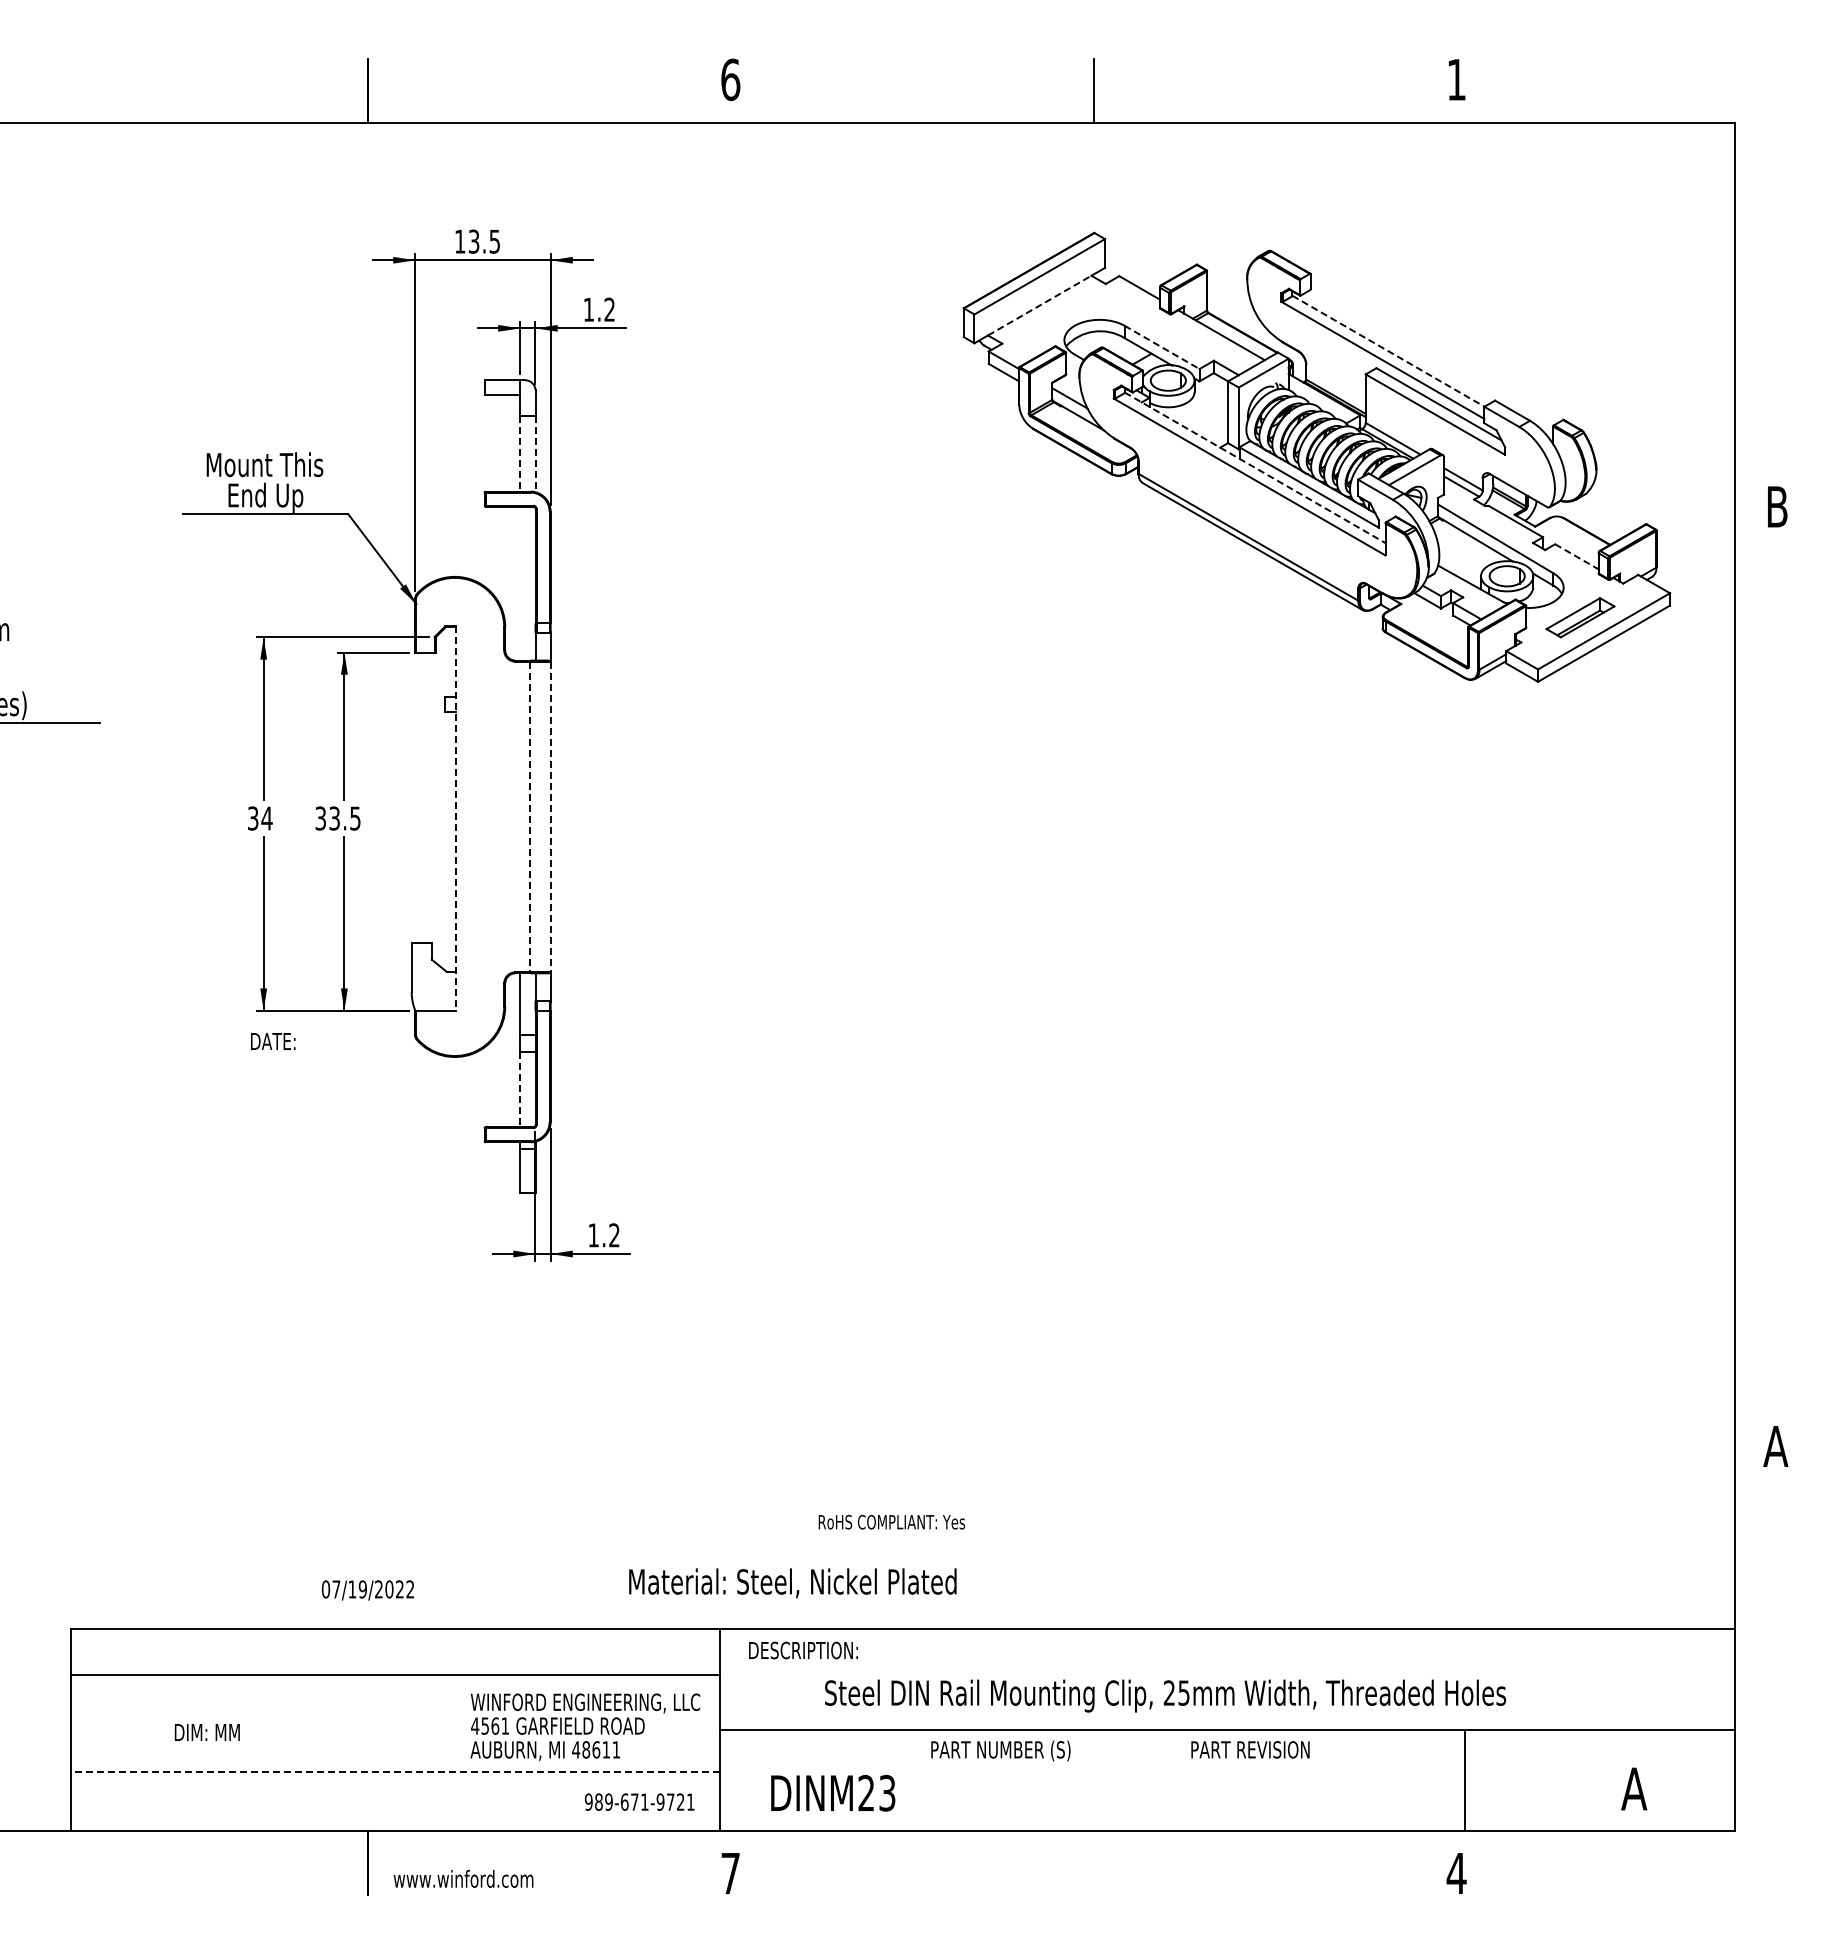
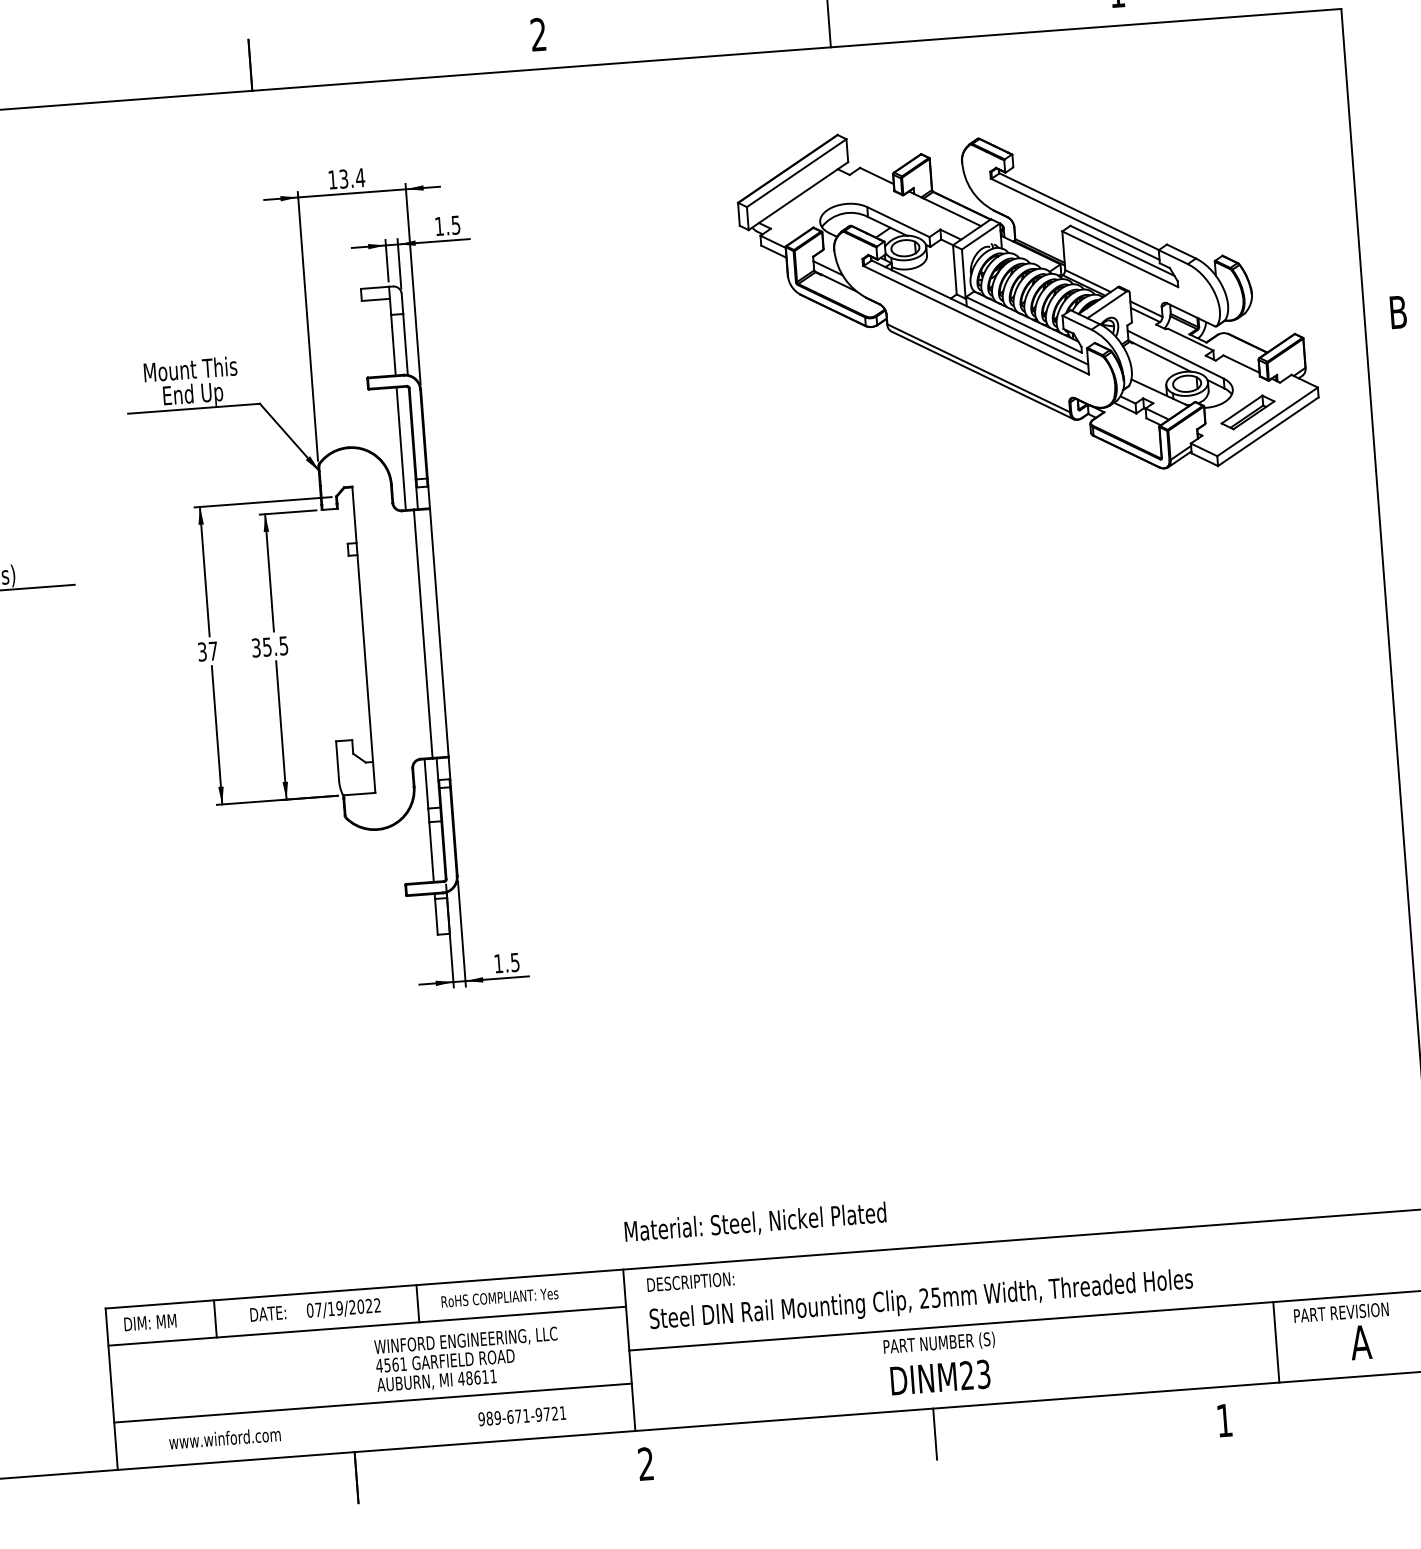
text: (730, 79) -> (538, 34), 6 -> 2
text: (494, 241) -> (360, 177), 13.5 -> 13.4
line: (1039, 305) -> (798, 196), dashed -> solid
text: (609, 309) -> (455, 225), 1.2 -> 1.5
line: (1162, 347) -> (898, 222), dashed -> solid
line: (1388, 351) -> (1079, 211), dashed -> solid
line: (520, 453) -> (393, 345), dashed -> solid
line: (535, 454) -> (405, 344), dashed -> solid
line: (1255, 467) -> (980, 312), dashed -> solid
line: (1577, 557) -> (1242, 364), dashed -> solid
line: (520, 583) -> (401, 448), added
text: (334, 817) -> (267, 646), 33.5 -> 35.5
line: (530, 817) -> (423, 634), dashed -> solid
line: (550, 817) -> (439, 633), dashed -> solid
text: (266, 818) -> (212, 651), 34 -> 37
line: (455, 818) -> (363, 639), dashed -> solid
text: (273, 1041) -> (268, 1313), moved
line: (520, 1090) -> (431, 852), dashed -> solid
text: (614, 1235) -> (515, 962), 1.2 -> 1.5
text: (891, 1521) -> (499, 1297), moved
text: (792, 1583) -> (755, 1223), moved
text: (367, 1590) -> (343, 1308), moved
line: (206, 1651) -> (215, 1318), added
line: (460, 1651) -> (417, 1303), added
text: (1165, 1695) -> (921, 1300), moved
text: (585, 1727) -> (467, 1360), moved
text: (206, 1732) -> (149, 1322), moved
text: (1250, 1749) -> (1341, 1312), moved
text: (1000, 1750) -> (938, 1343), moved
line: (395, 1771) -> (372, 1402), dashed -> solid
line: (1464, 1780) -> (1276, 1342), moved
text: (833, 1792) -> (940, 1376), moved
text: (639, 1801) -> (522, 1415), moved
line: (1094, 1863) -> (935, 1434), added
text: (730, 1872) -> (645, 1463), 7 -> 2
text: (1456, 1873) -> (1224, 1420), 4 -> 1
text: (463, 1878) -> (224, 1437), moved

